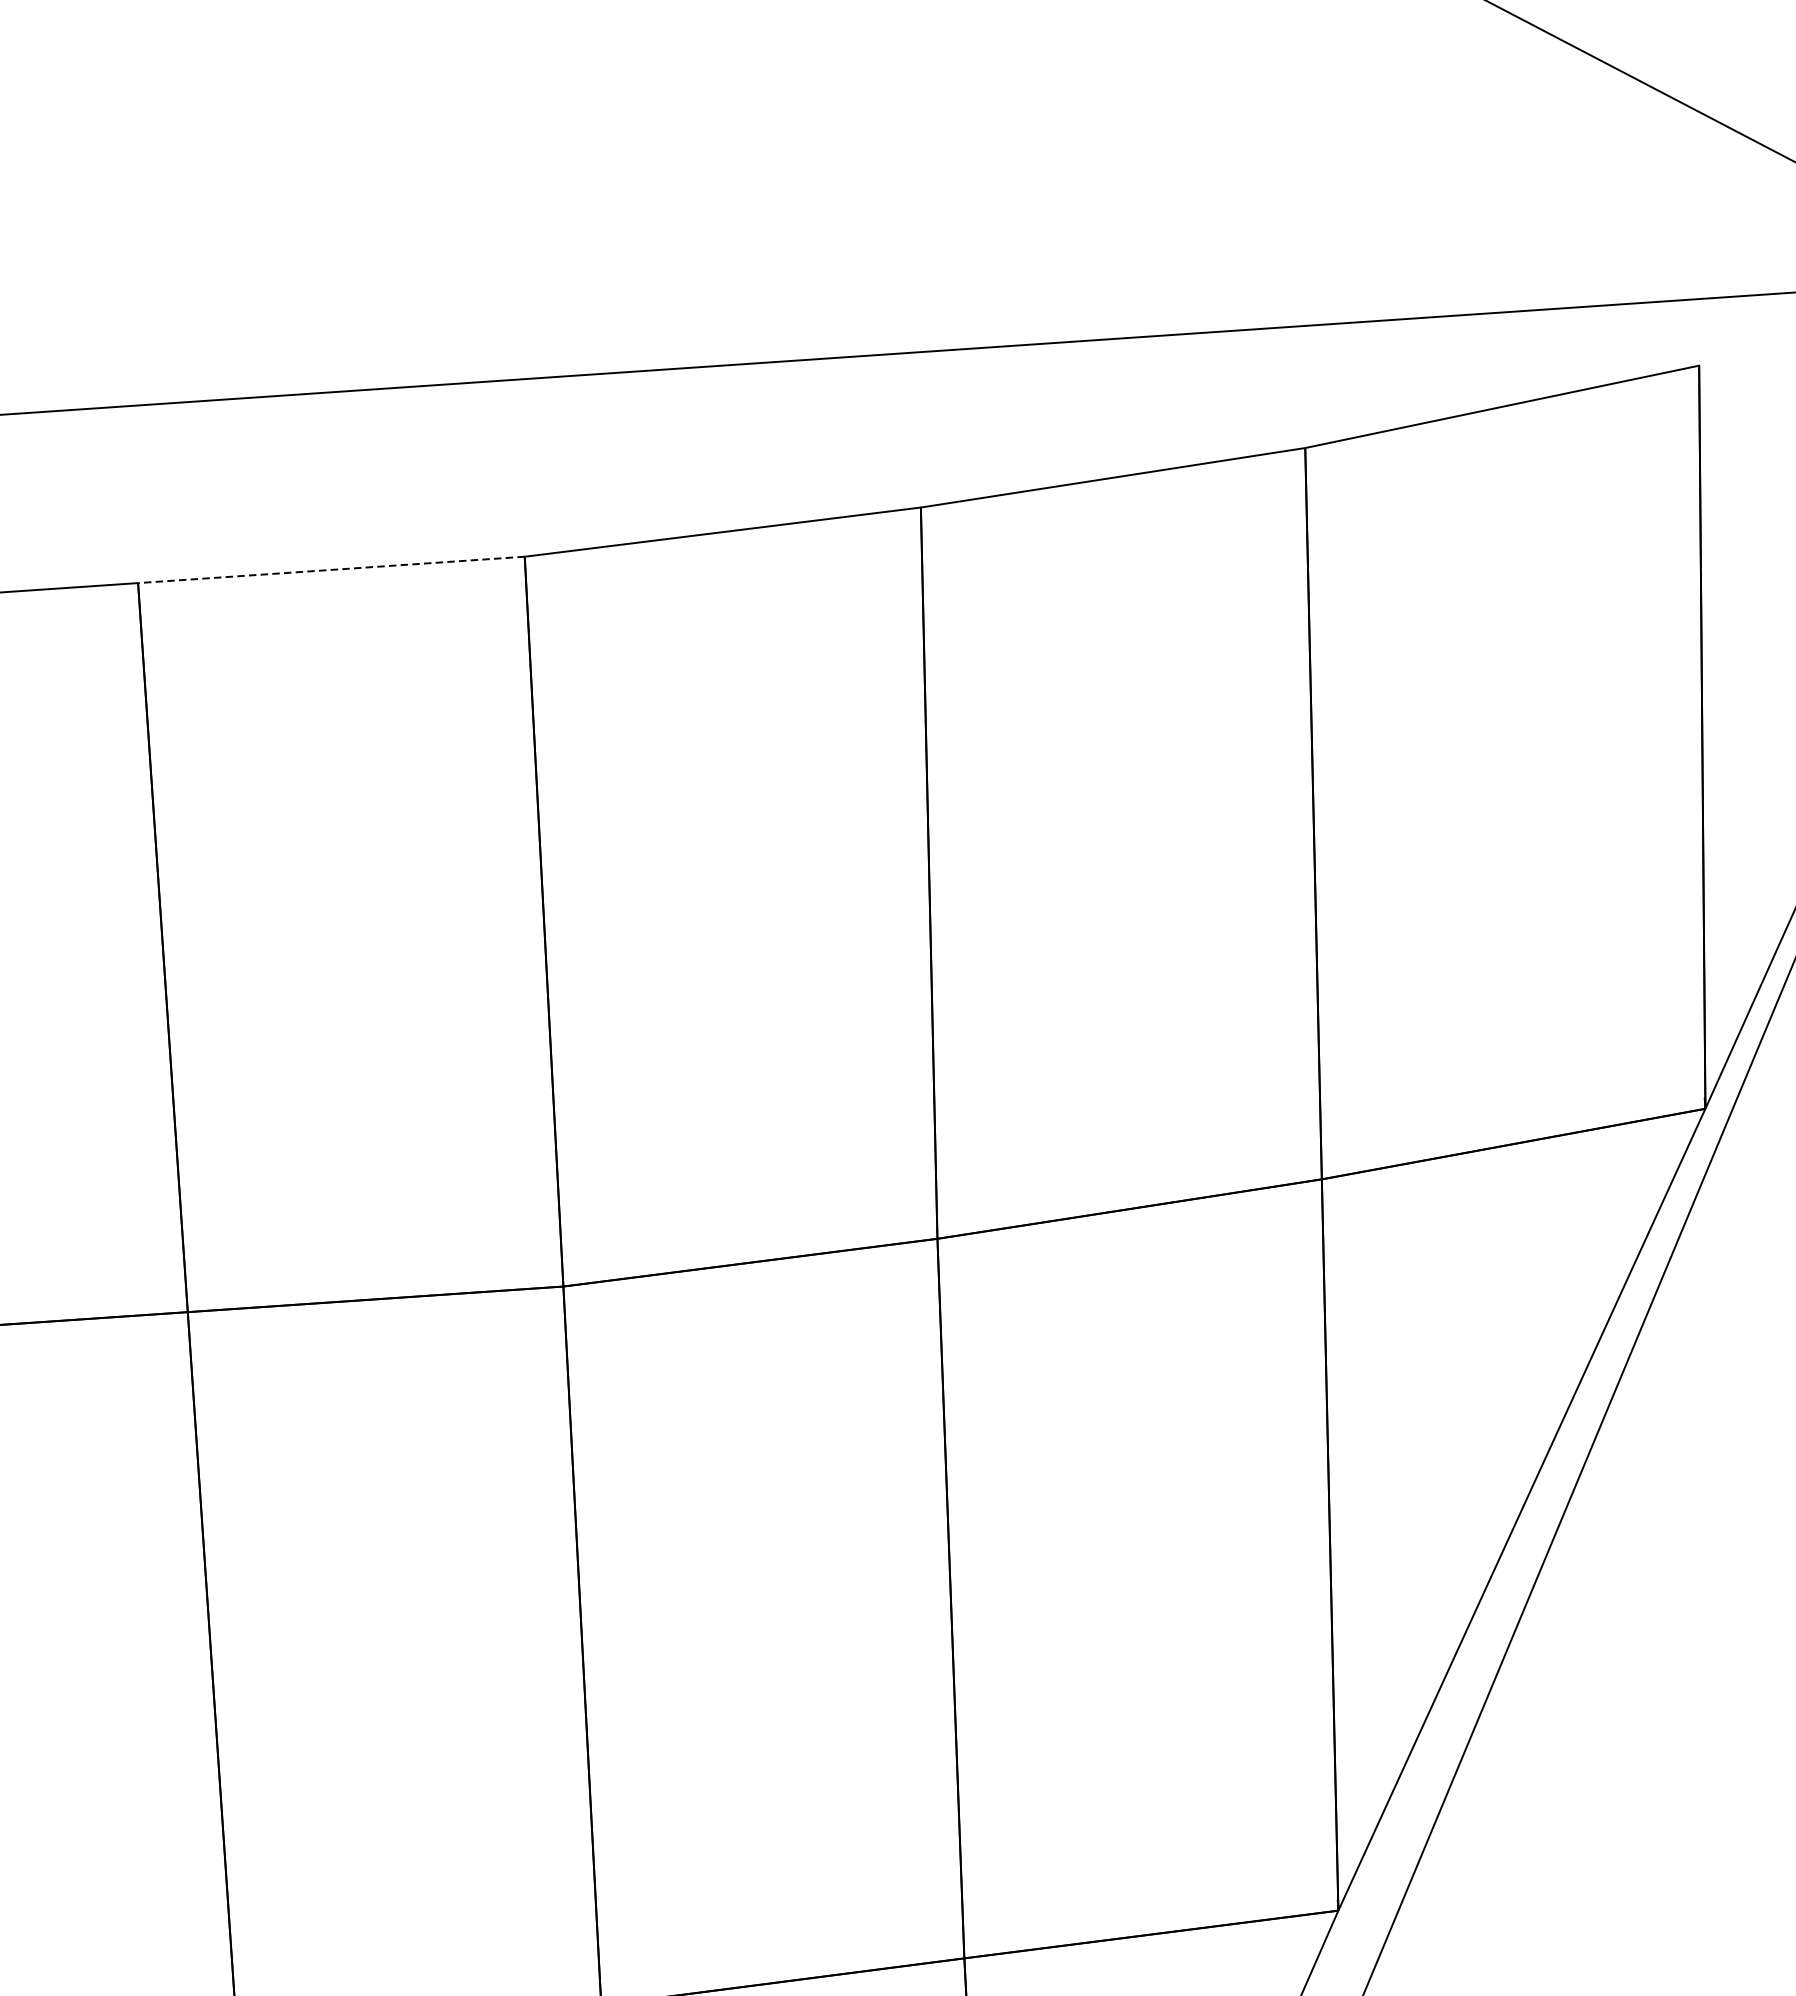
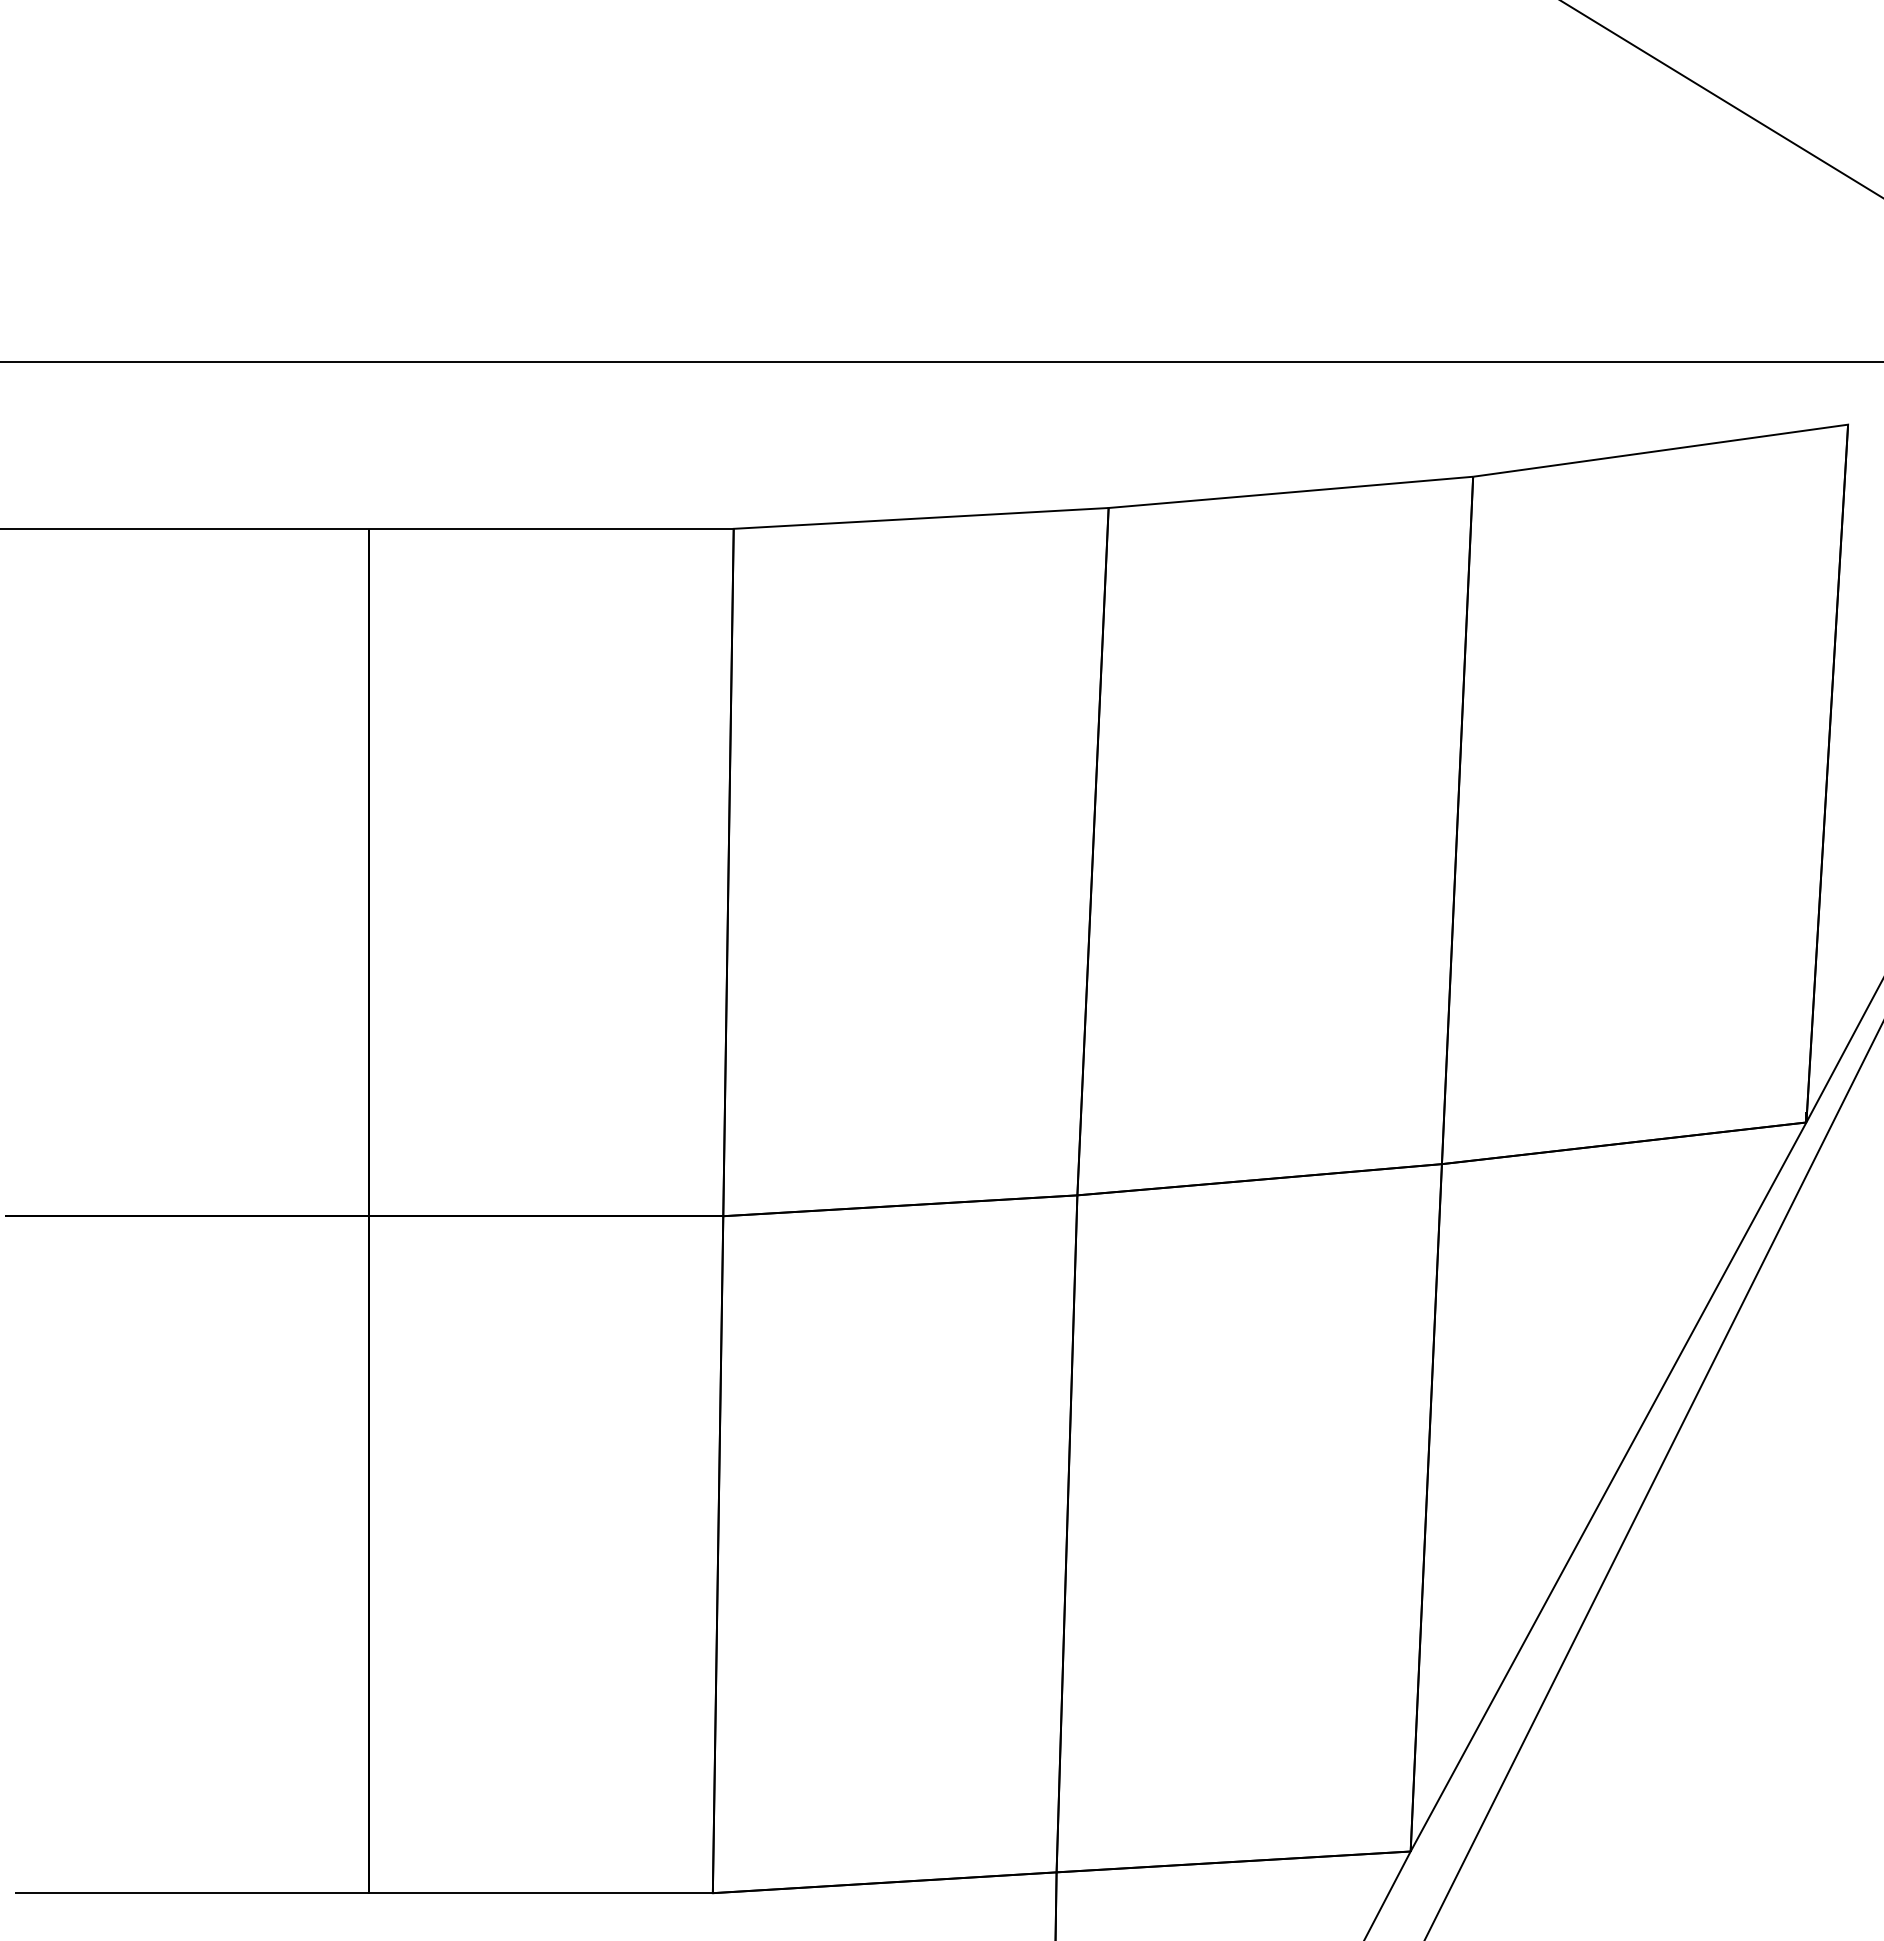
line: (330, 569) -> (550, 528), dashed -> solid

